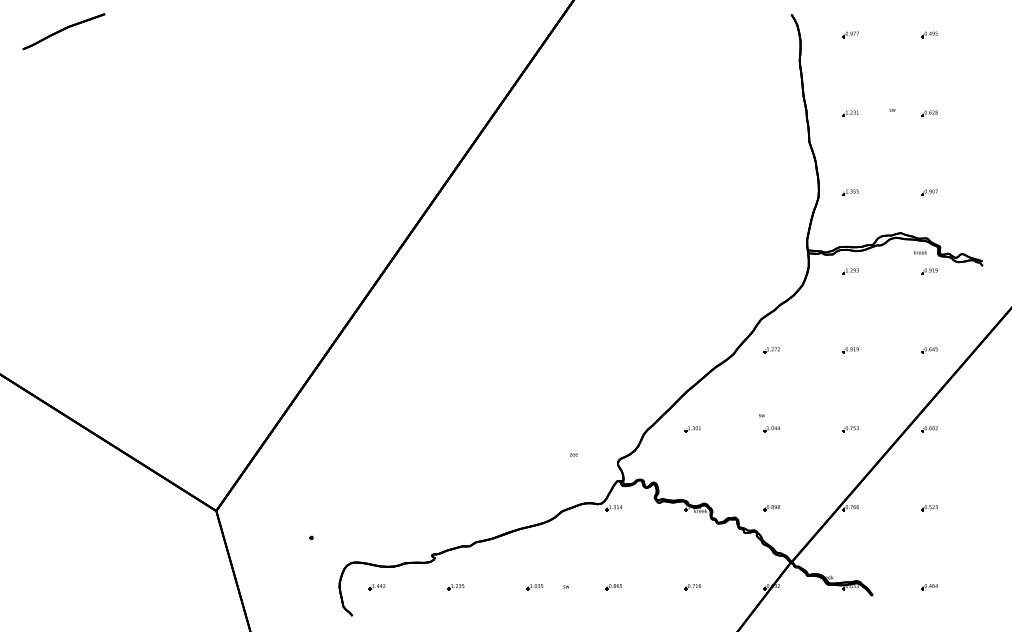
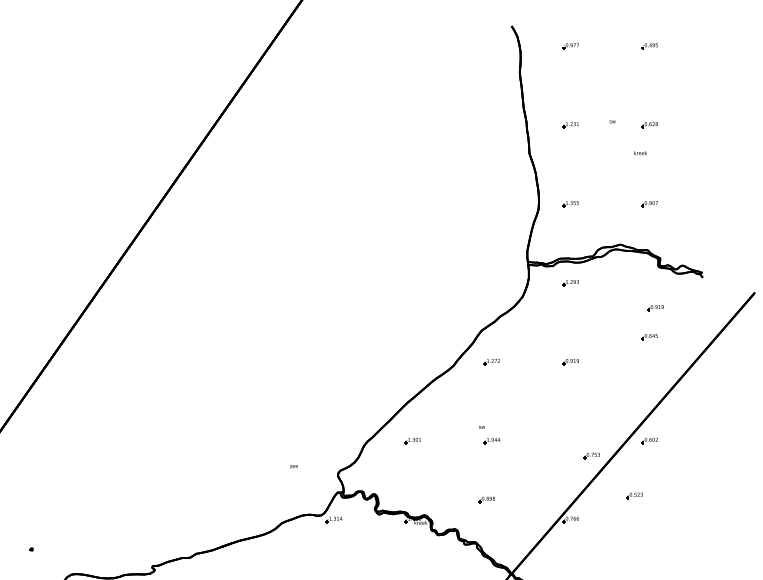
text: (920, 252) -> (640, 153), moved
part: (929, 271) -> (655, 308), moved
part: (929, 350) -> (649, 337), moved
part: (850, 429) -> (591, 456), moved
part: (771, 508) -> (486, 500), moved
part: (929, 508) -> (634, 496), moved

